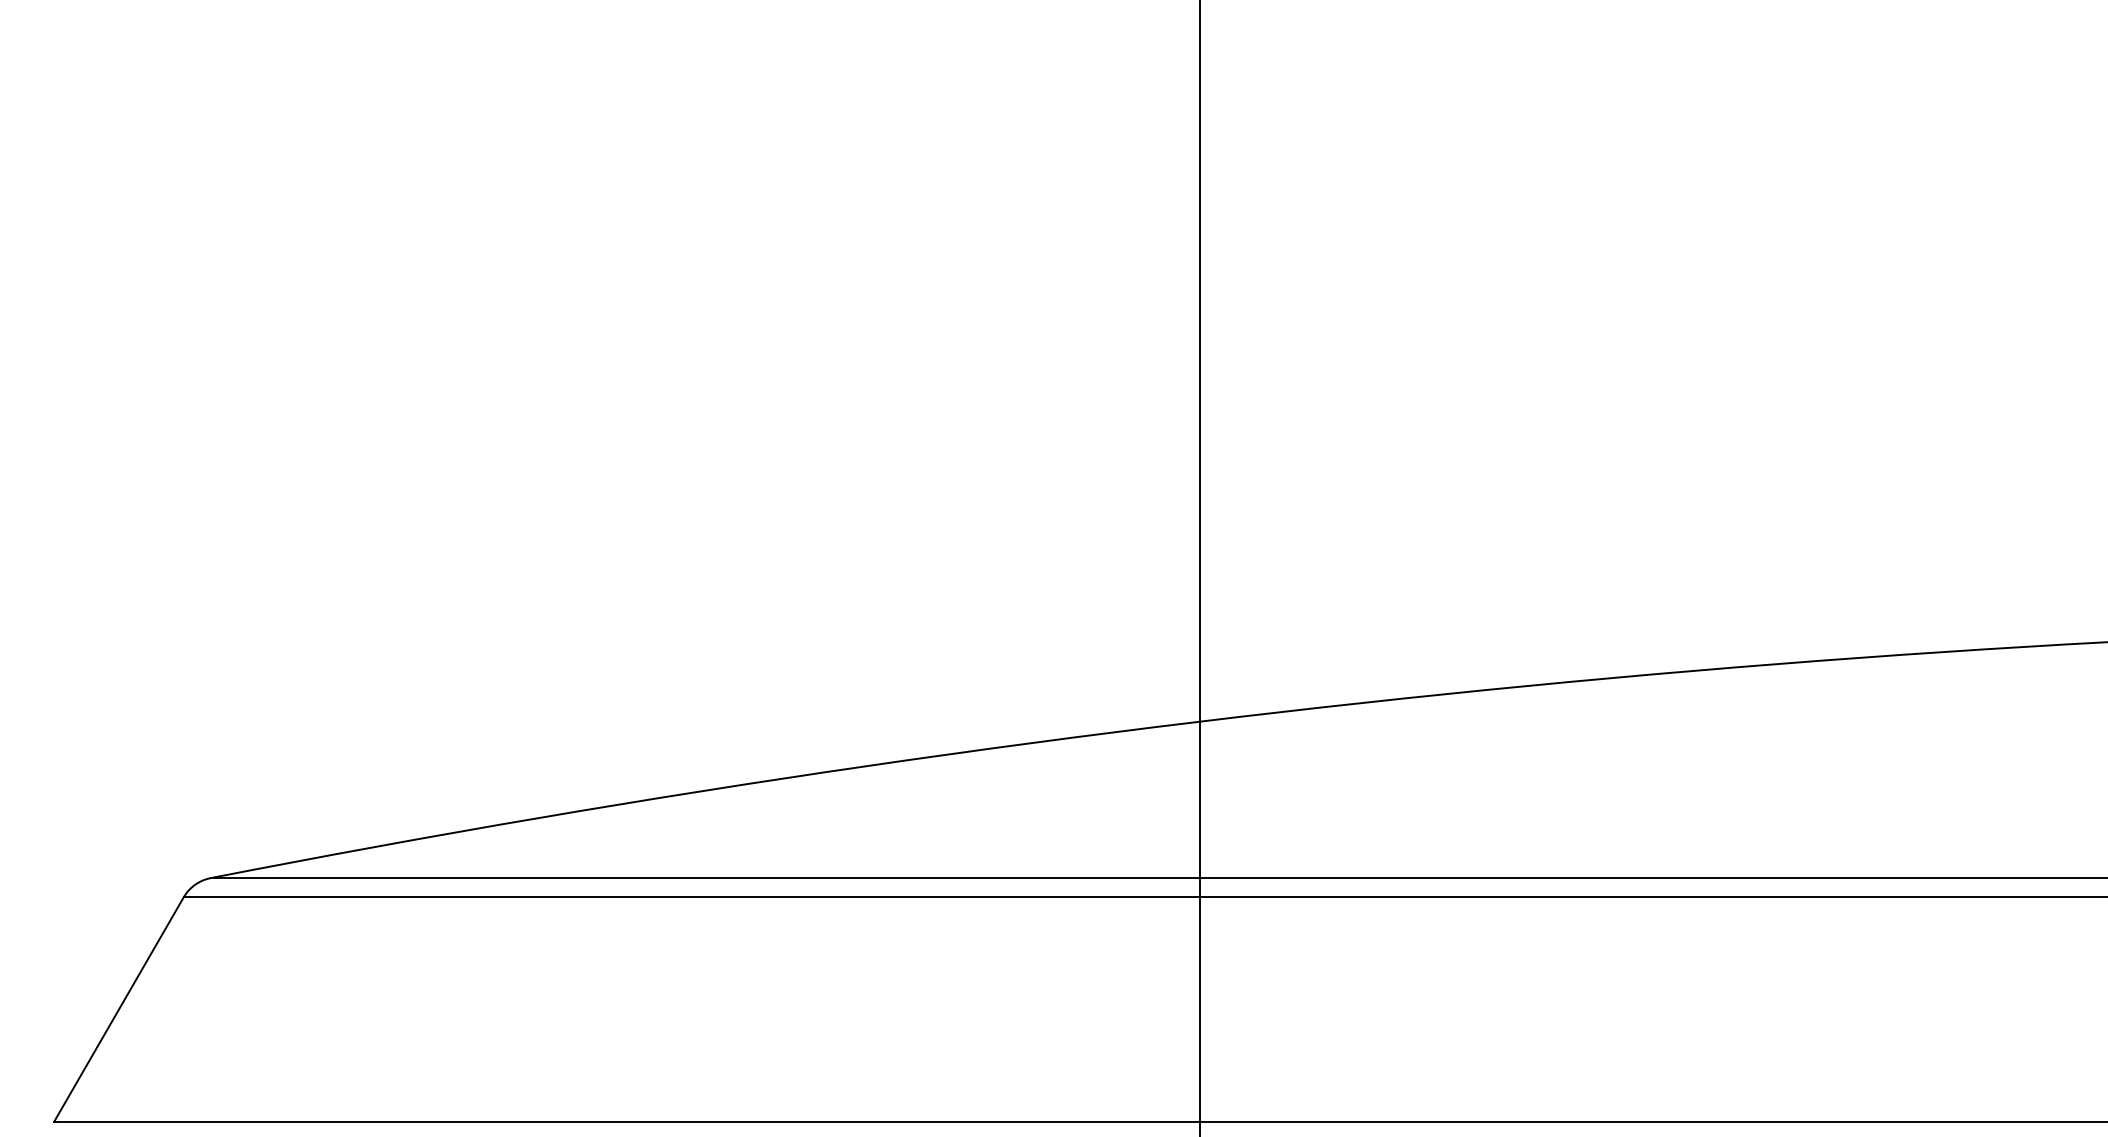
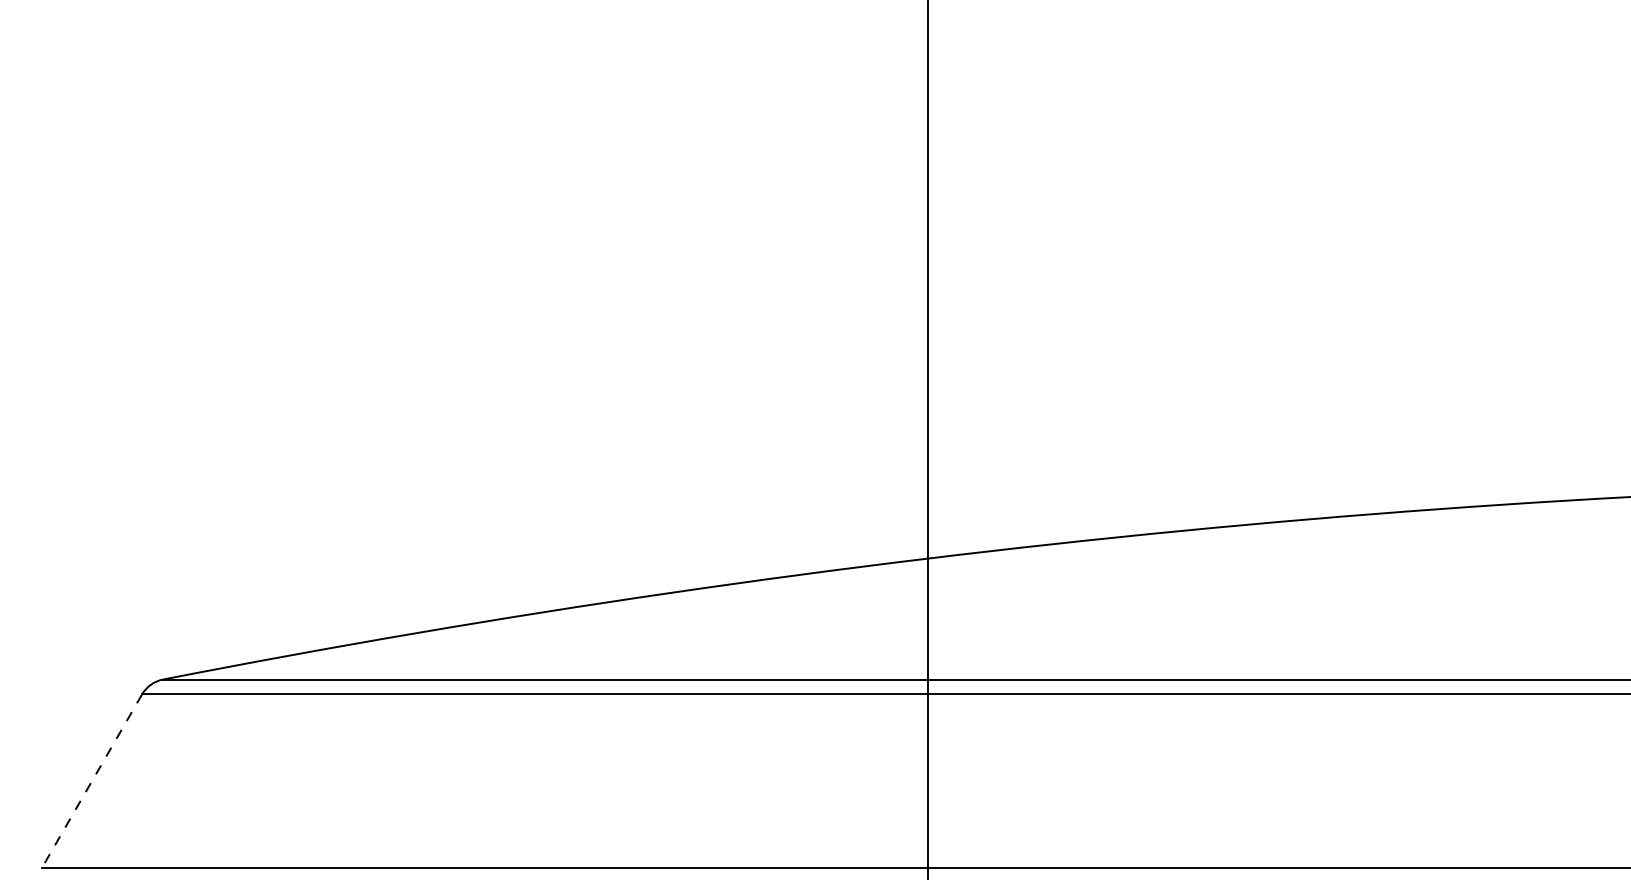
line: (118, 1009) -> (91, 781), solid -> dashed

